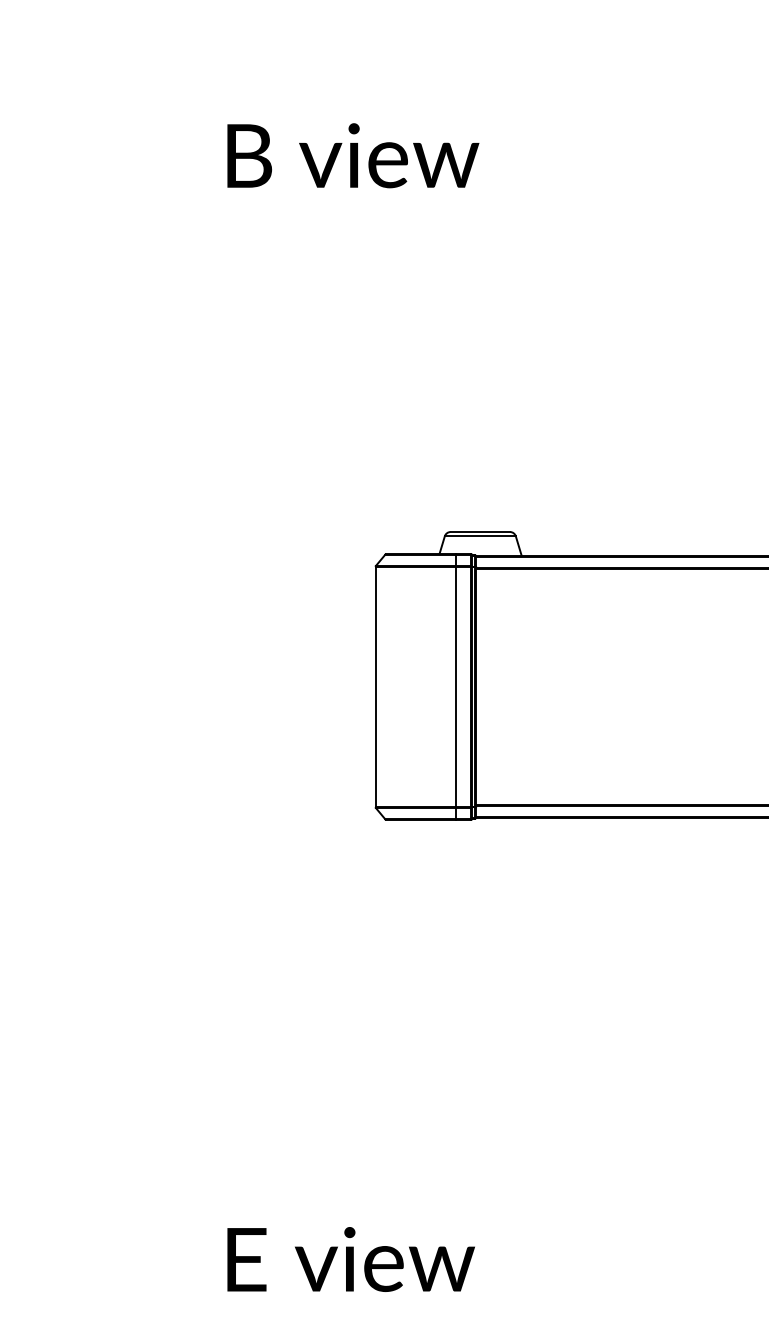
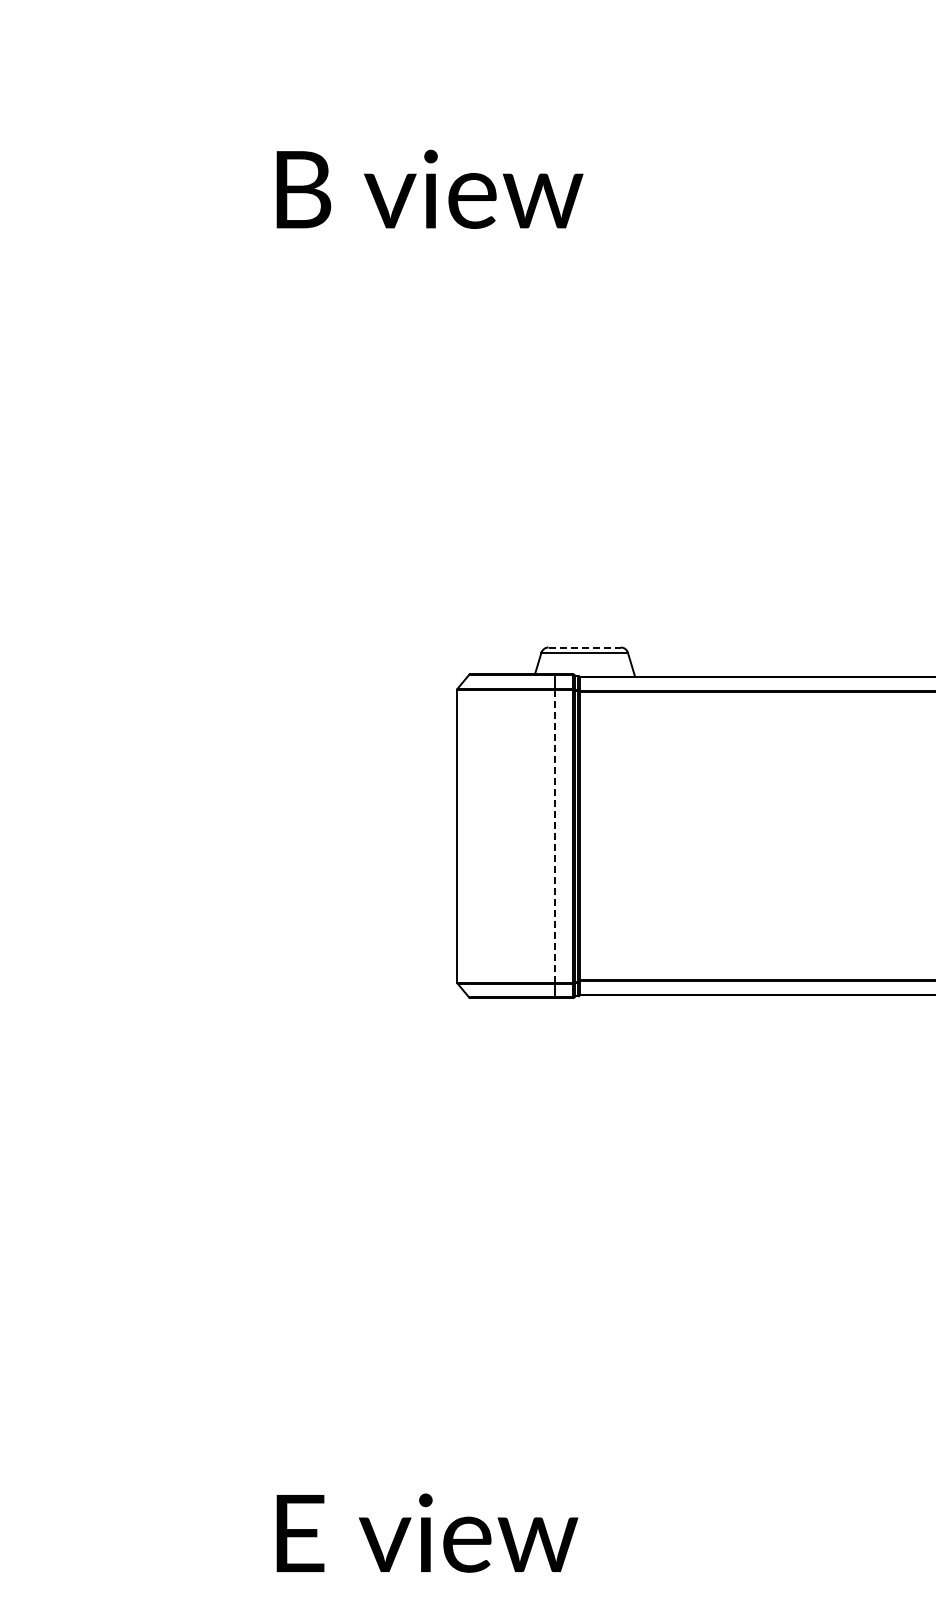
line: (481, 532) -> (585, 647), solid -> dashed
line: (456, 686) -> (555, 835), solid -> dashed

